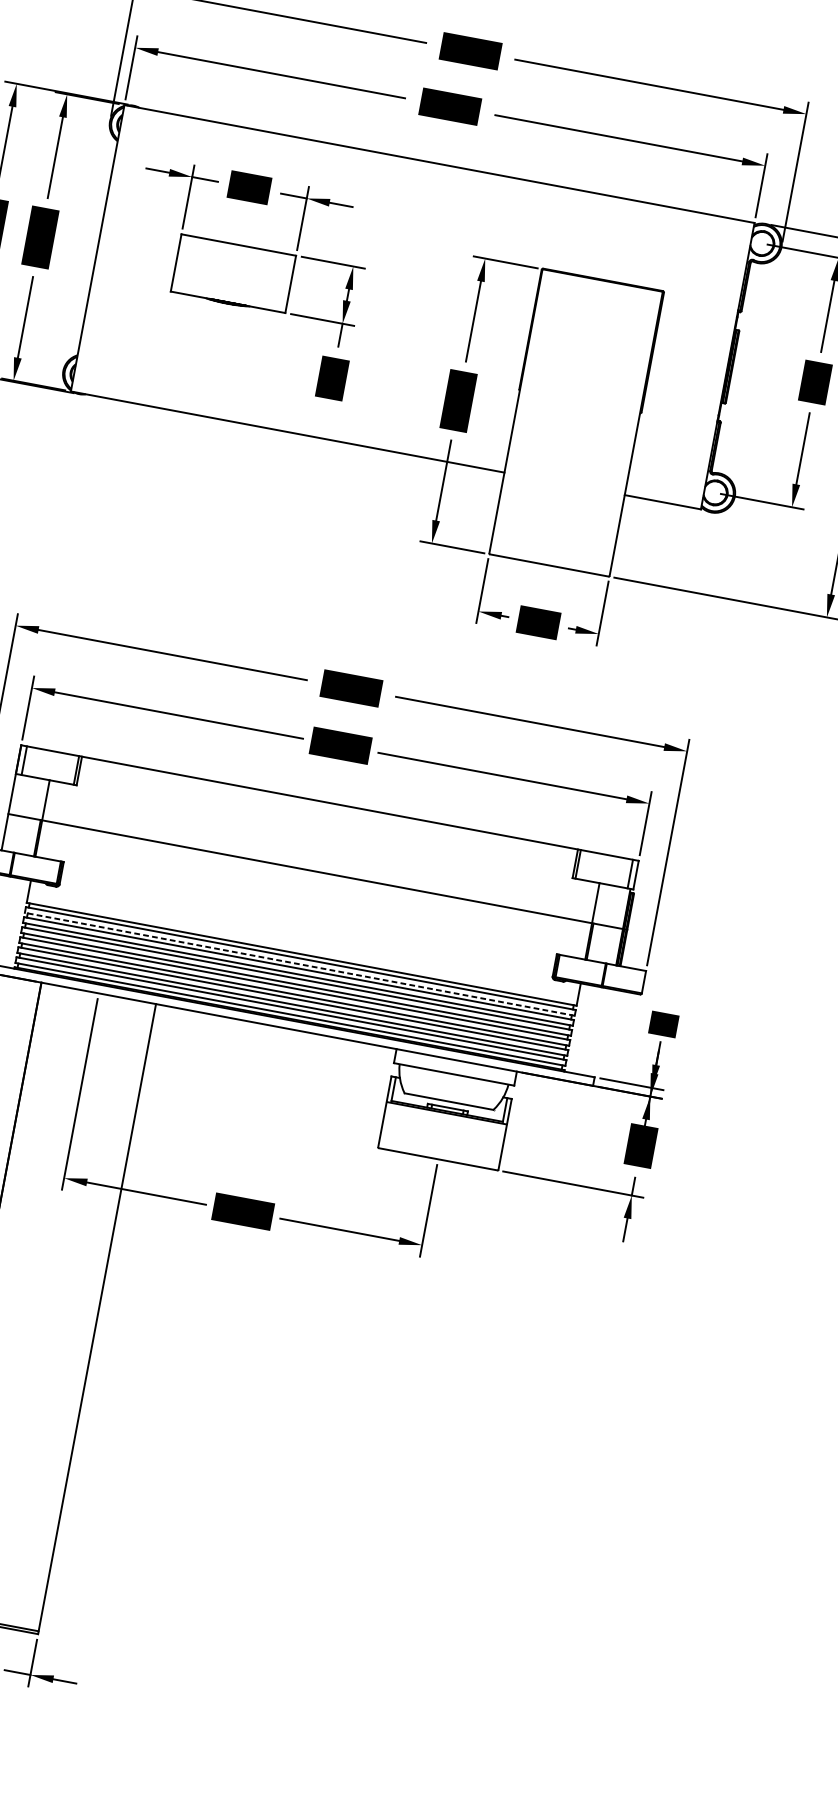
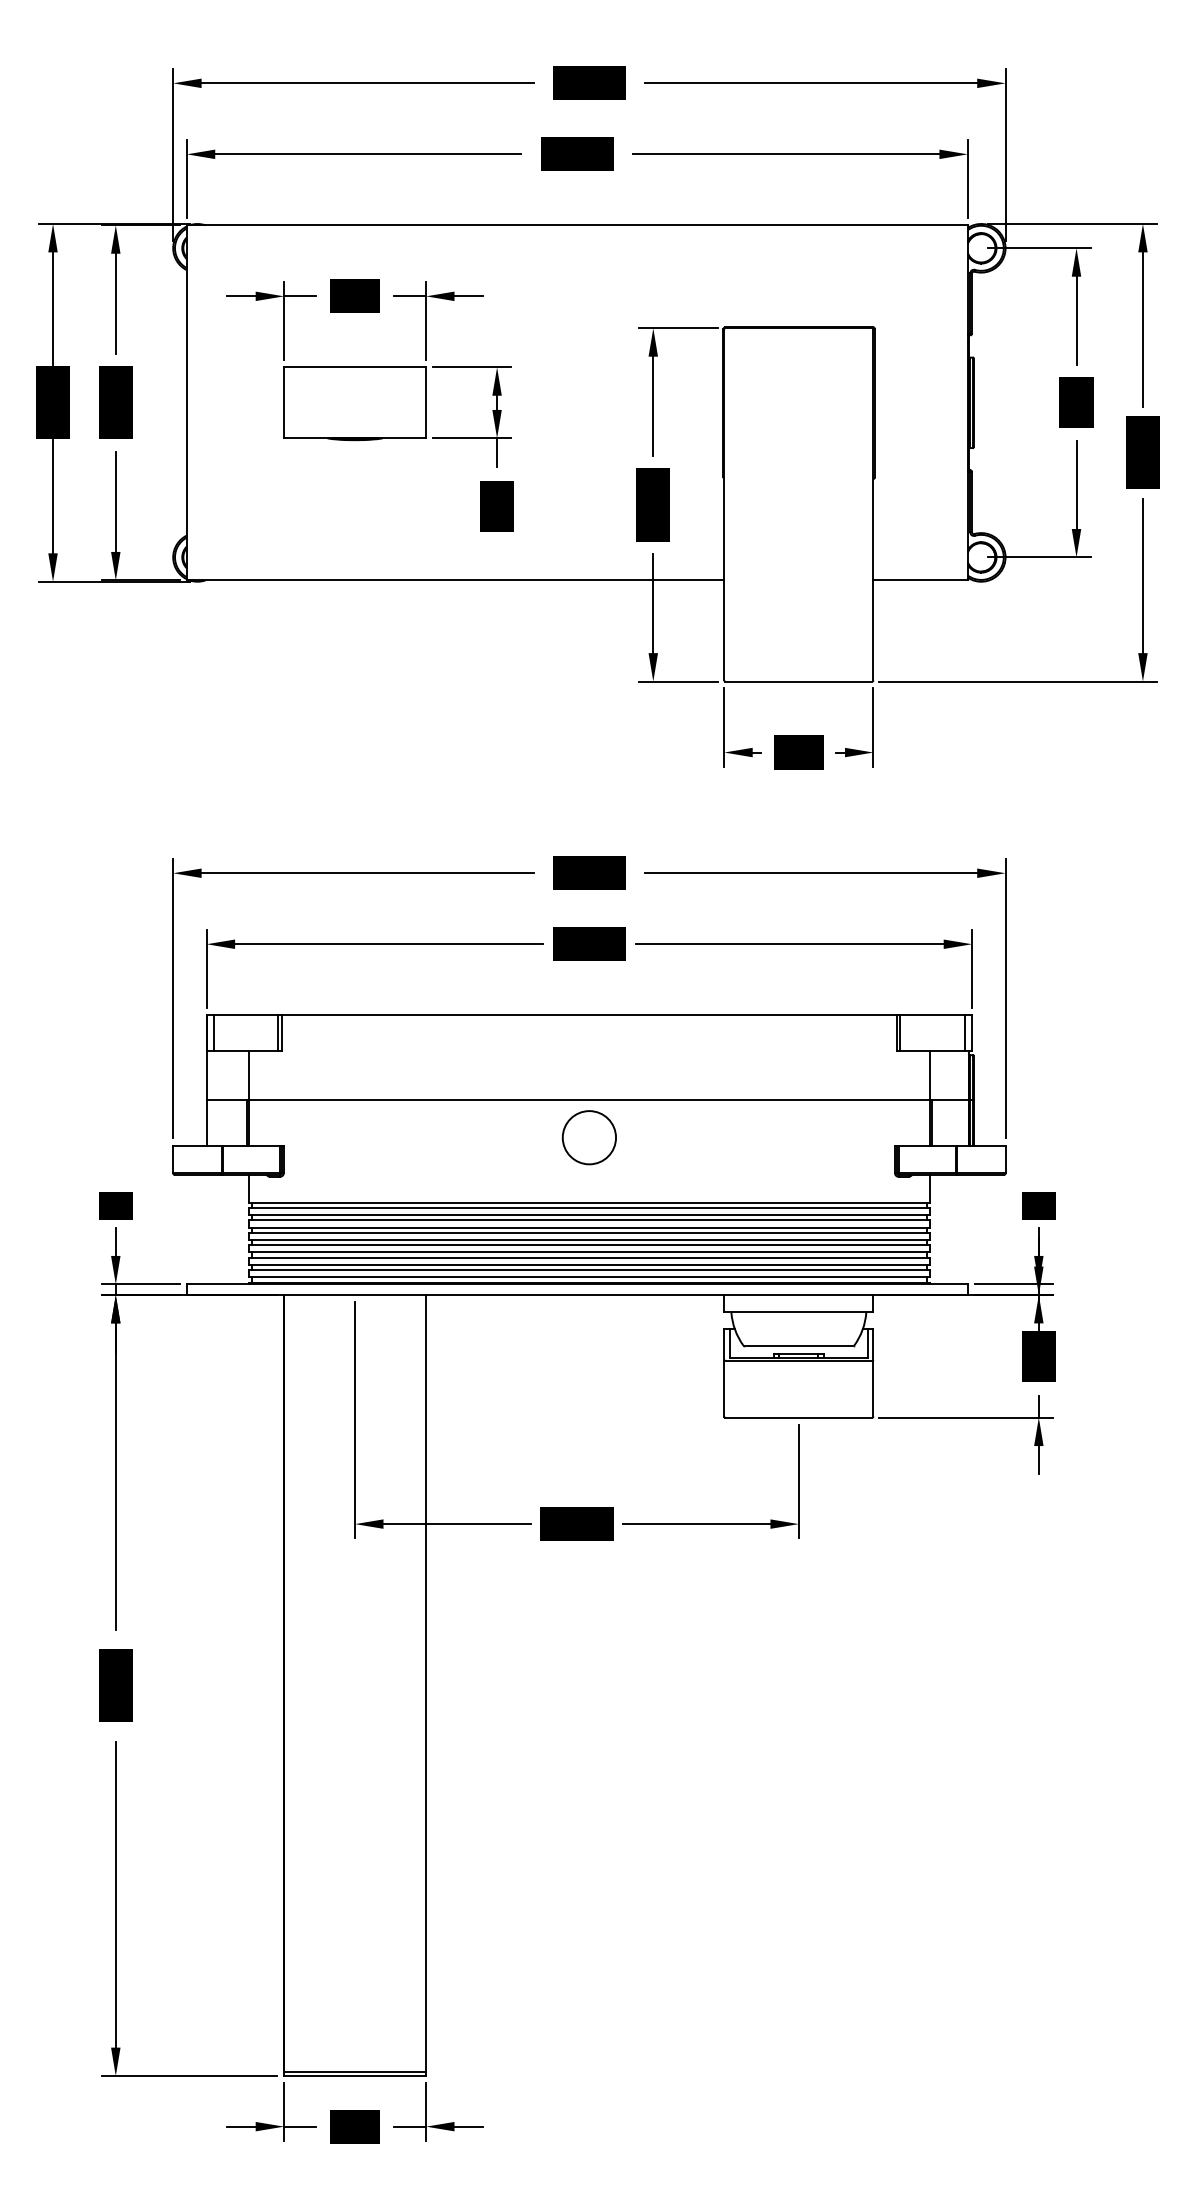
circle: (310, 901) -> (588, 1137), added
line: (299, 964) -> (589, 1215), dashed -> solid

